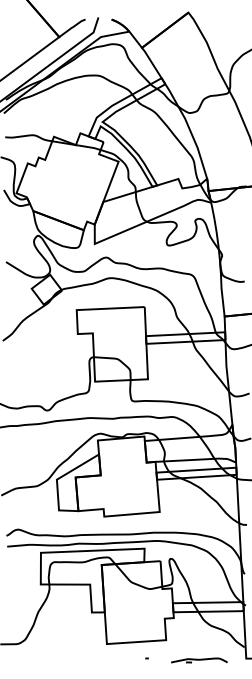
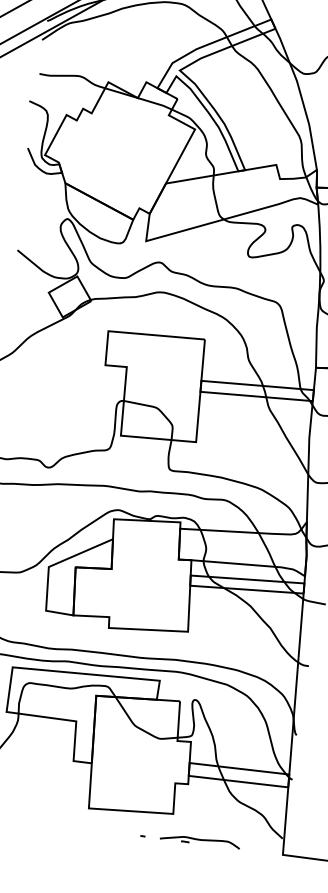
part: (199, 660) -> (200, 840), moved

